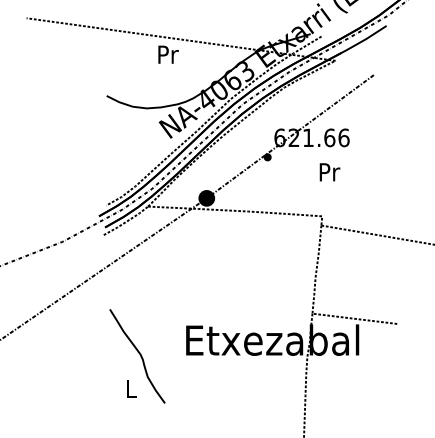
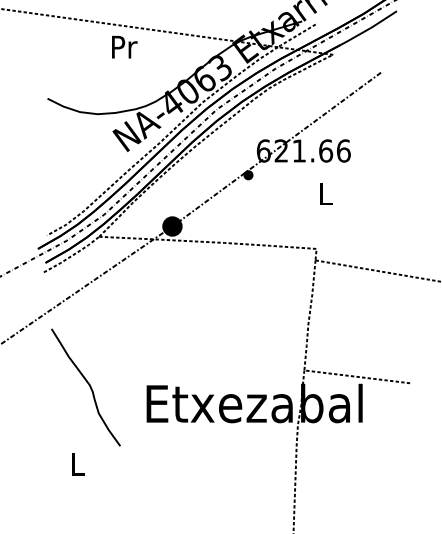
text: (329, 172) -> (325, 194), Pr -> L
curve: (139, 354) -> (88, 385), moved

